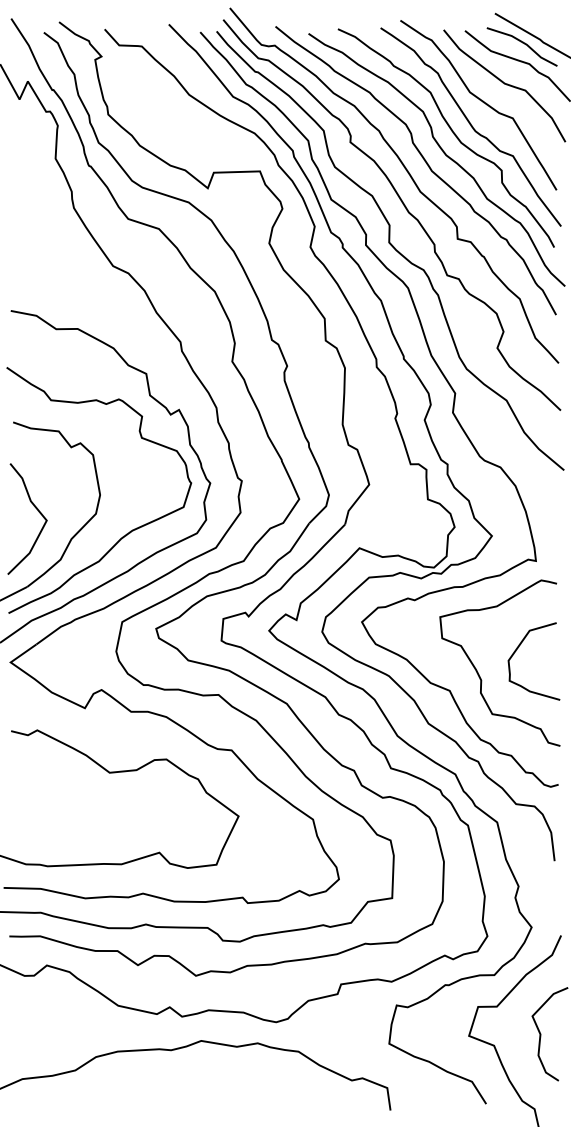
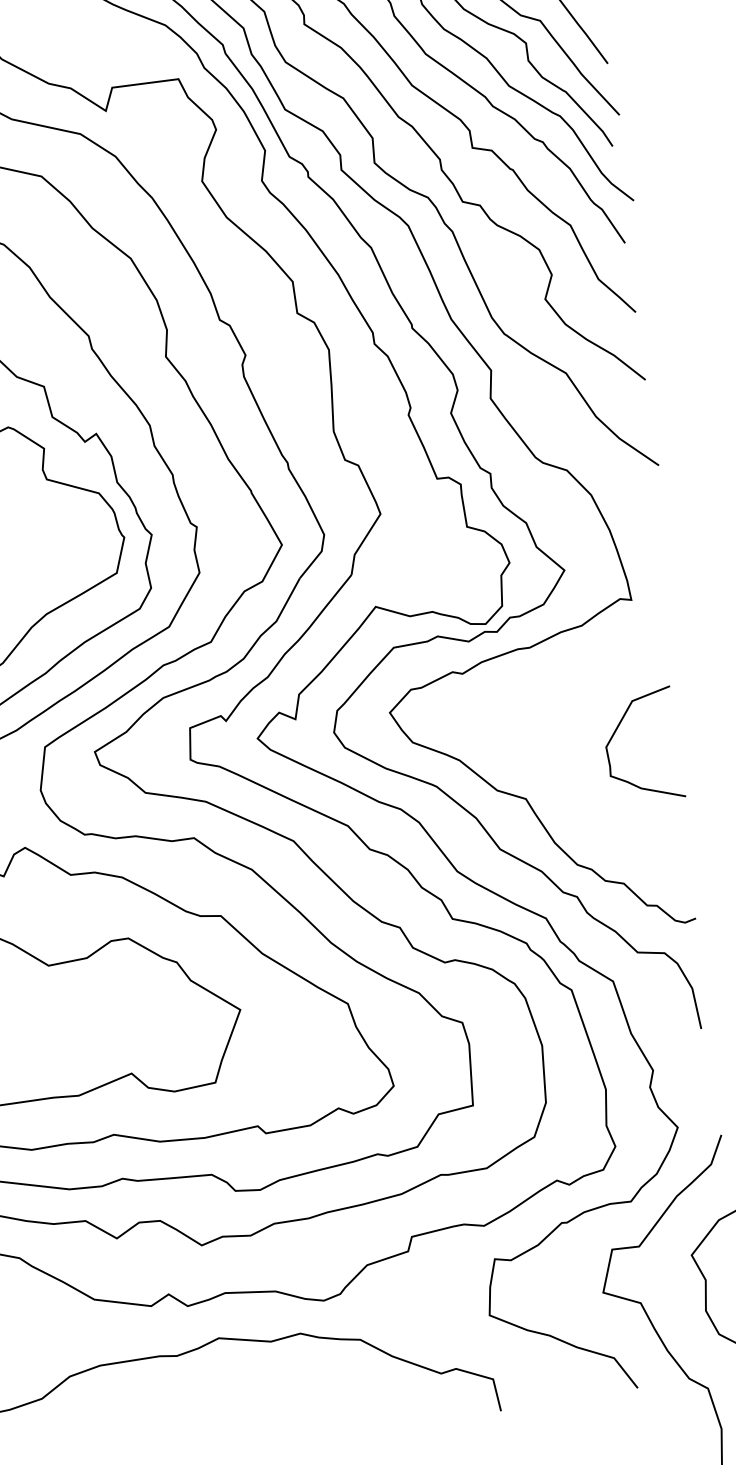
curve: (478, 672) -> (564, 768), removed

